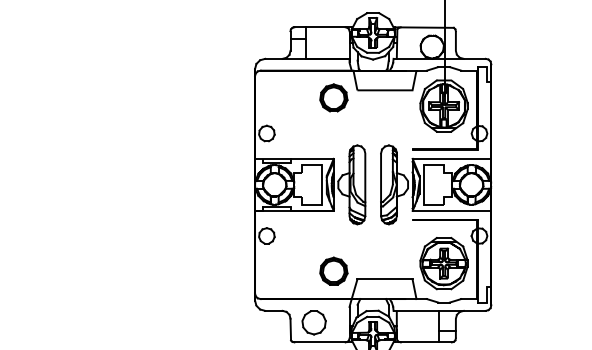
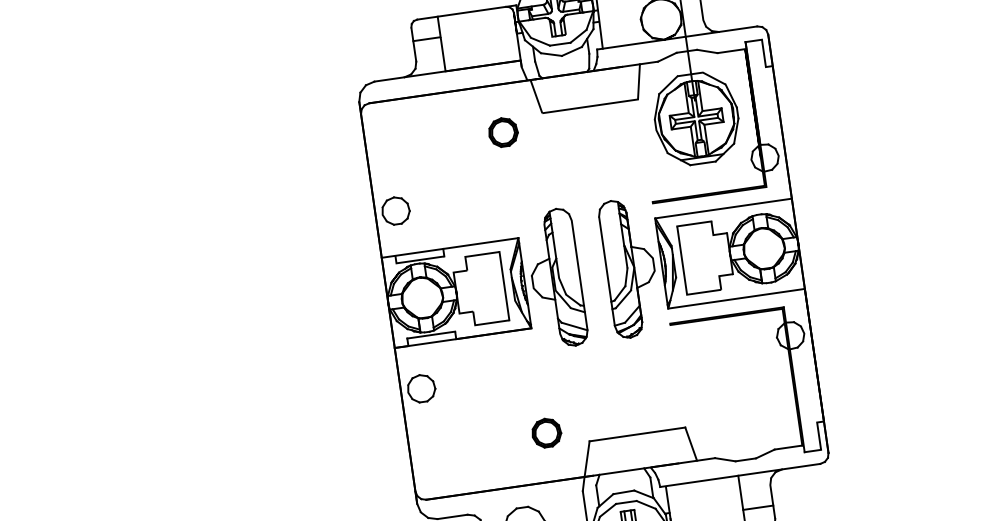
part: (333, 97) -> (502, 131), size x0.6
part: (443, 263) -> (735, 392), removed
part: (333, 270) -> (545, 431), size x0.6

